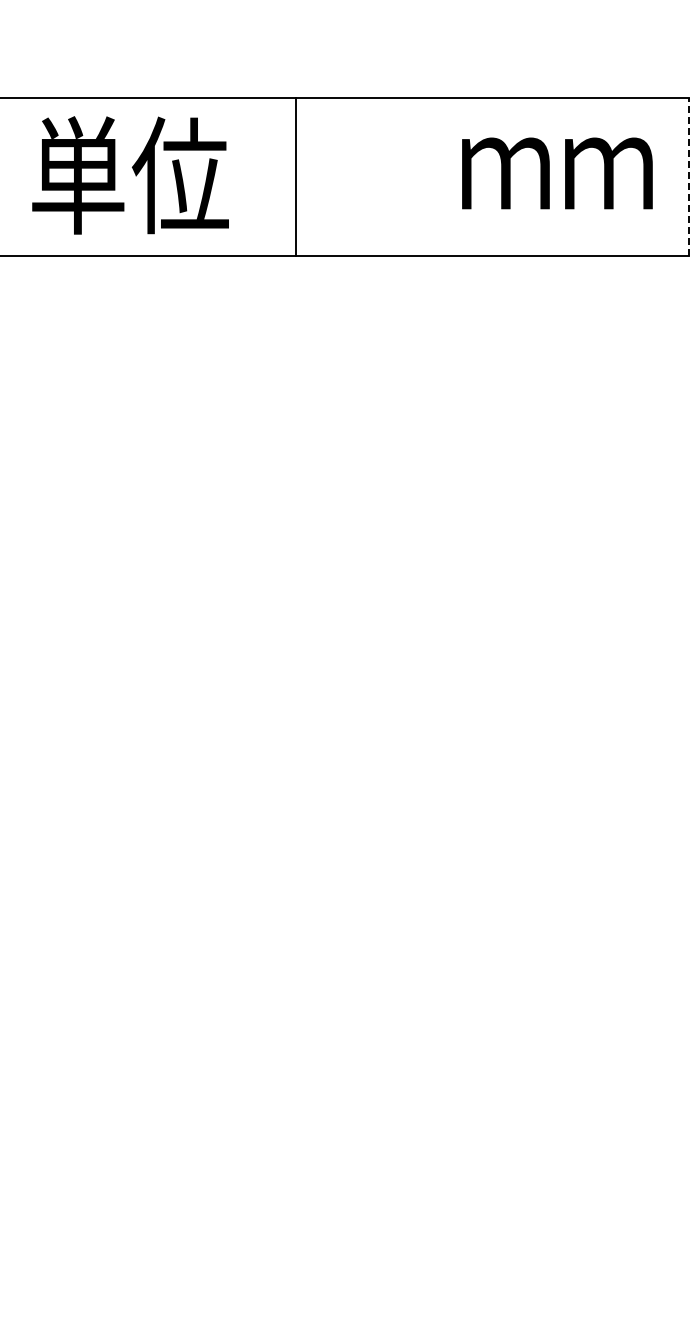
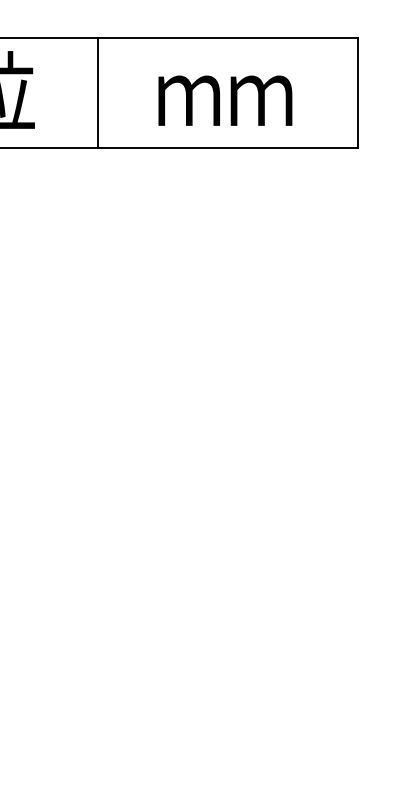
text: (557, 173) -> (225, 100), moved
line: (295, 176) -> (97, 92), moved
line: (689, 177) -> (358, 93), dashed -> solid

